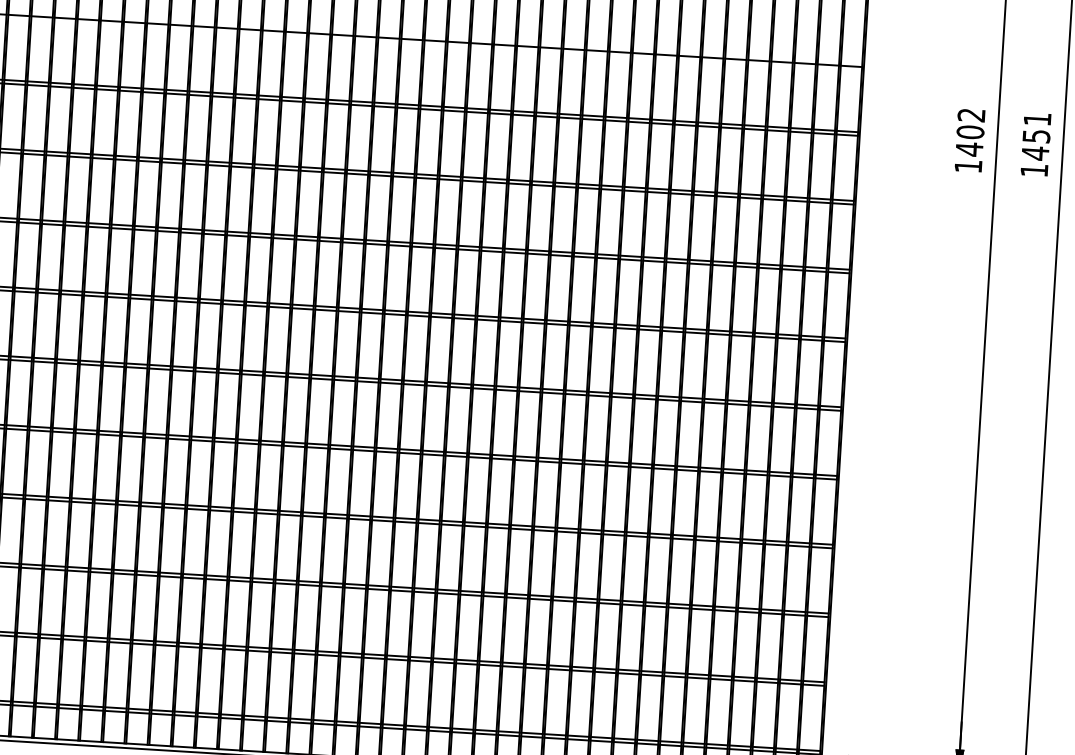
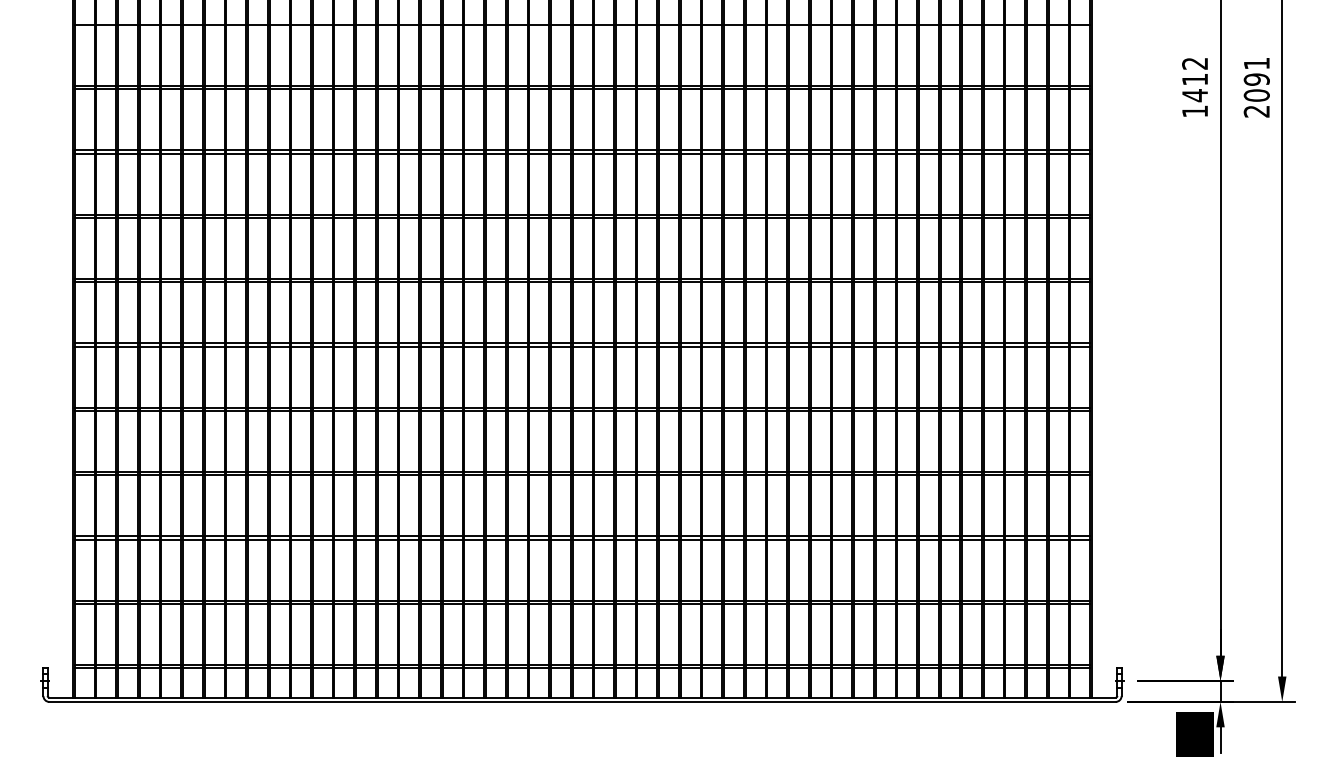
text: (970, 132) -> (1195, 79), 1402 -> 1412
text: (1035, 153) -> (1256, 95), 1451 -> 2091

